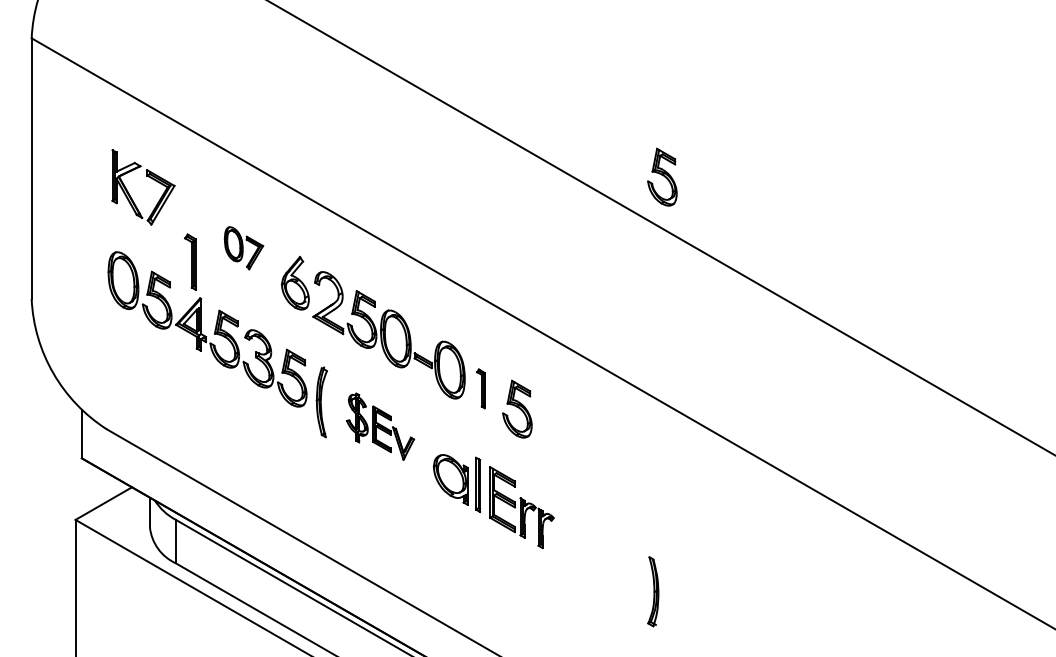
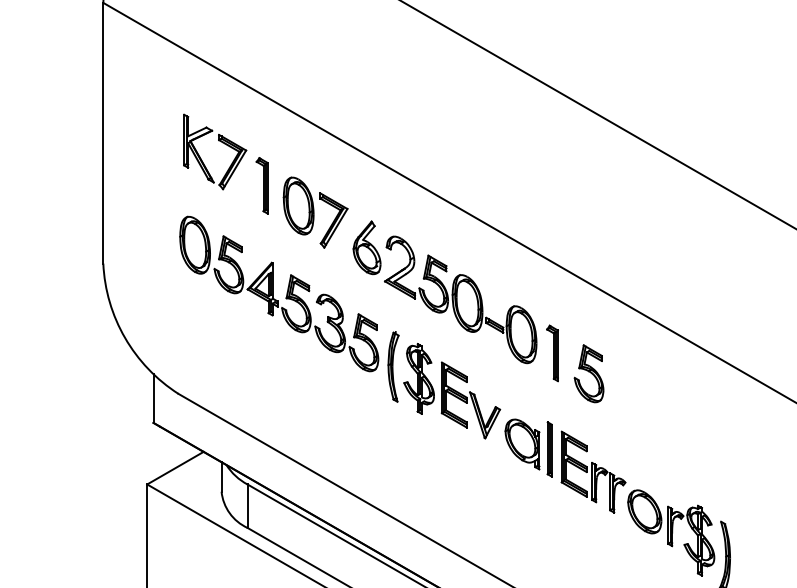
part: (662, 176) -> (734, 141), removed
part: (243, 248) -> (315, 213), size x1.67
part: (190, 261) -> (262, 185), moved
part: (480, 388) -> (552, 353), size x1.43
part: (380, 426) -> (452, 391), size x1.43
part: (599, 568) -> (671, 533), added

